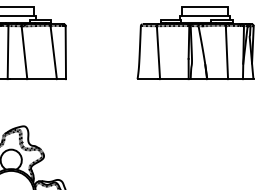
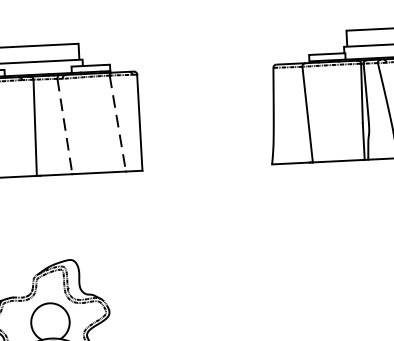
line: (24, 52) -> (64, 126), solid -> dashed
line: (53, 52) -> (117, 123), solid -> dashed

